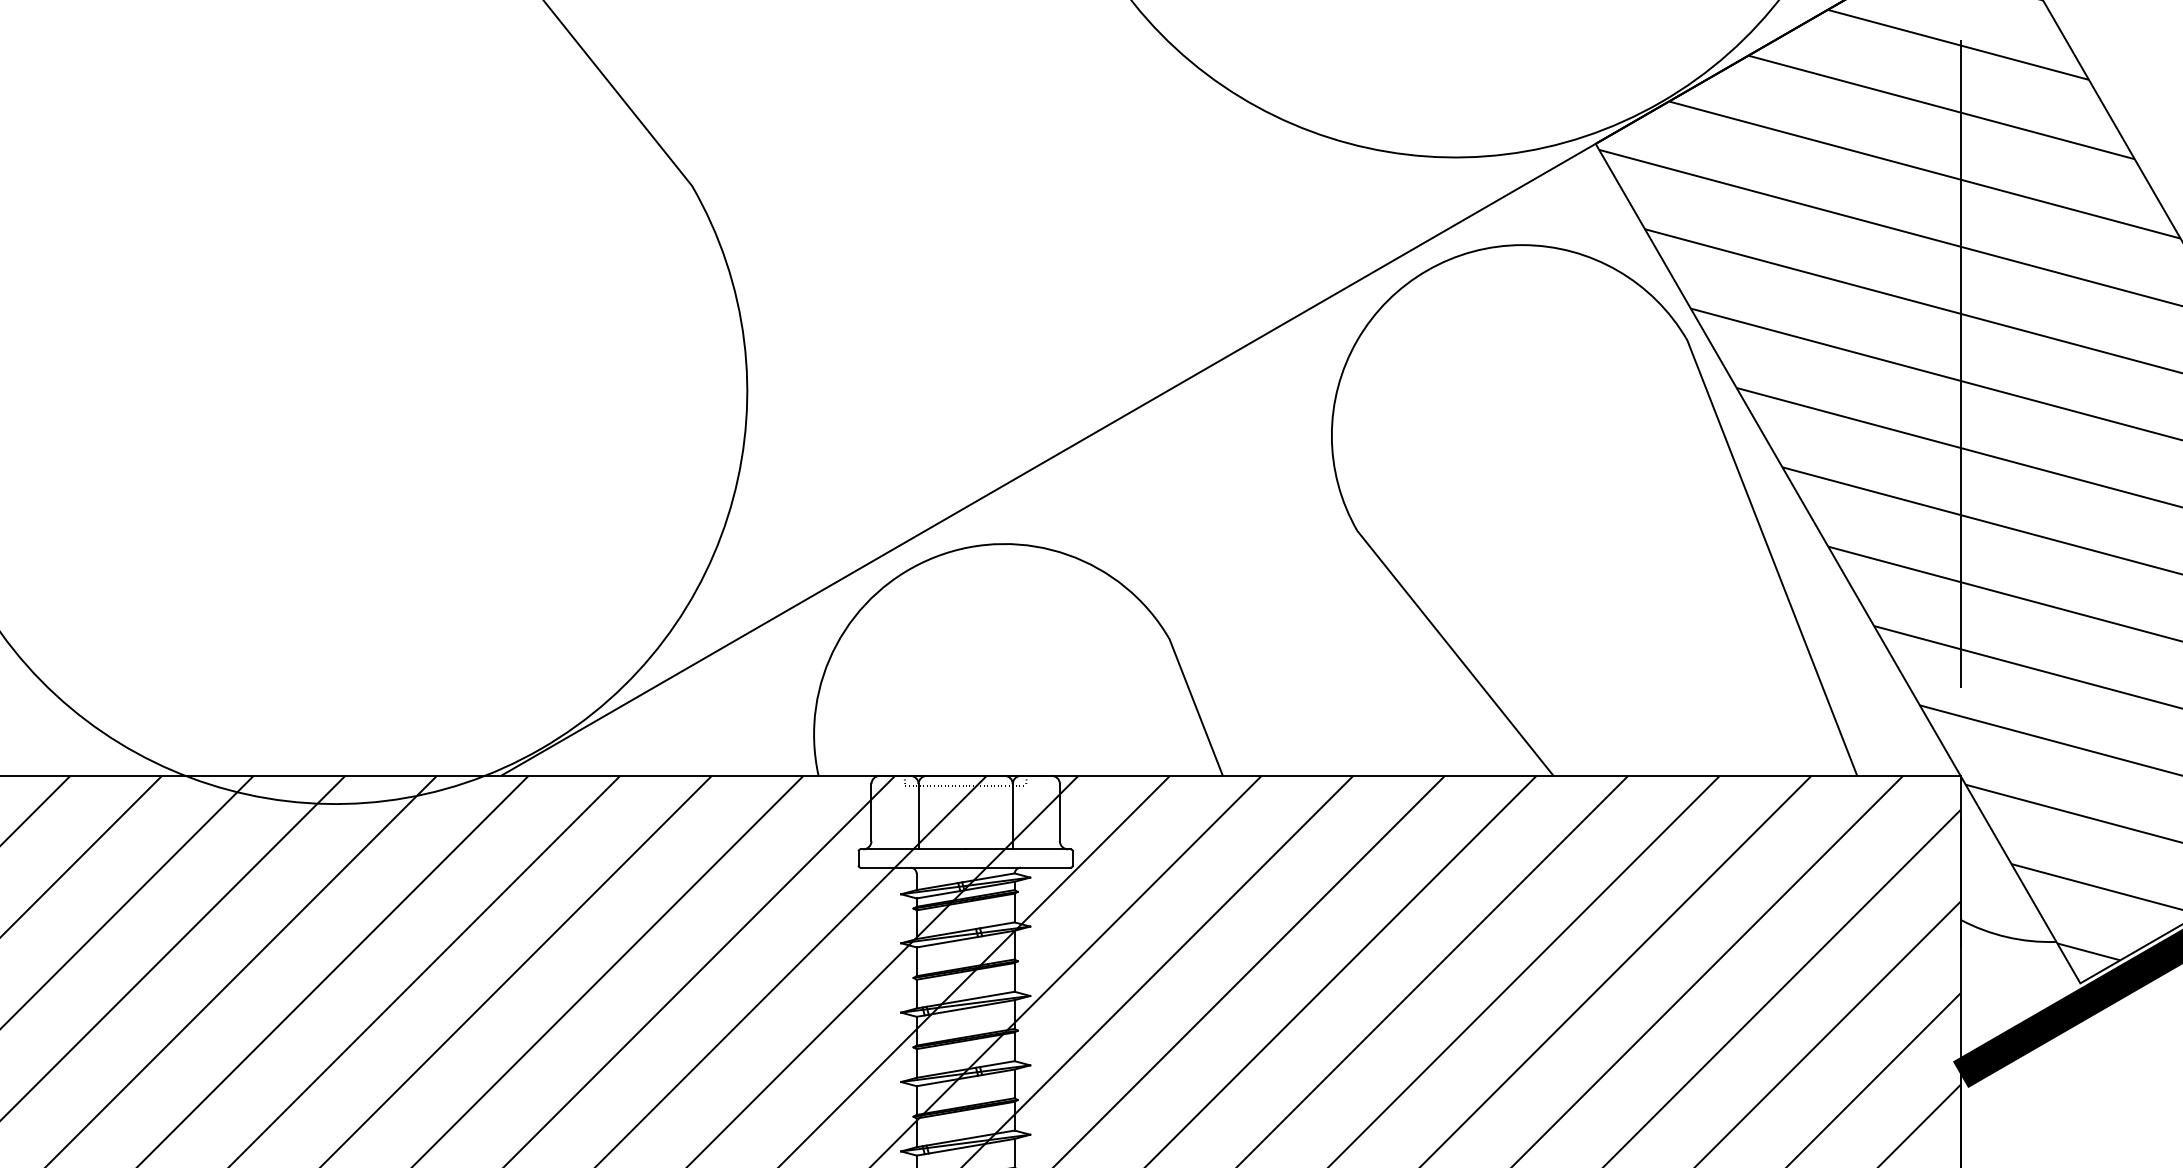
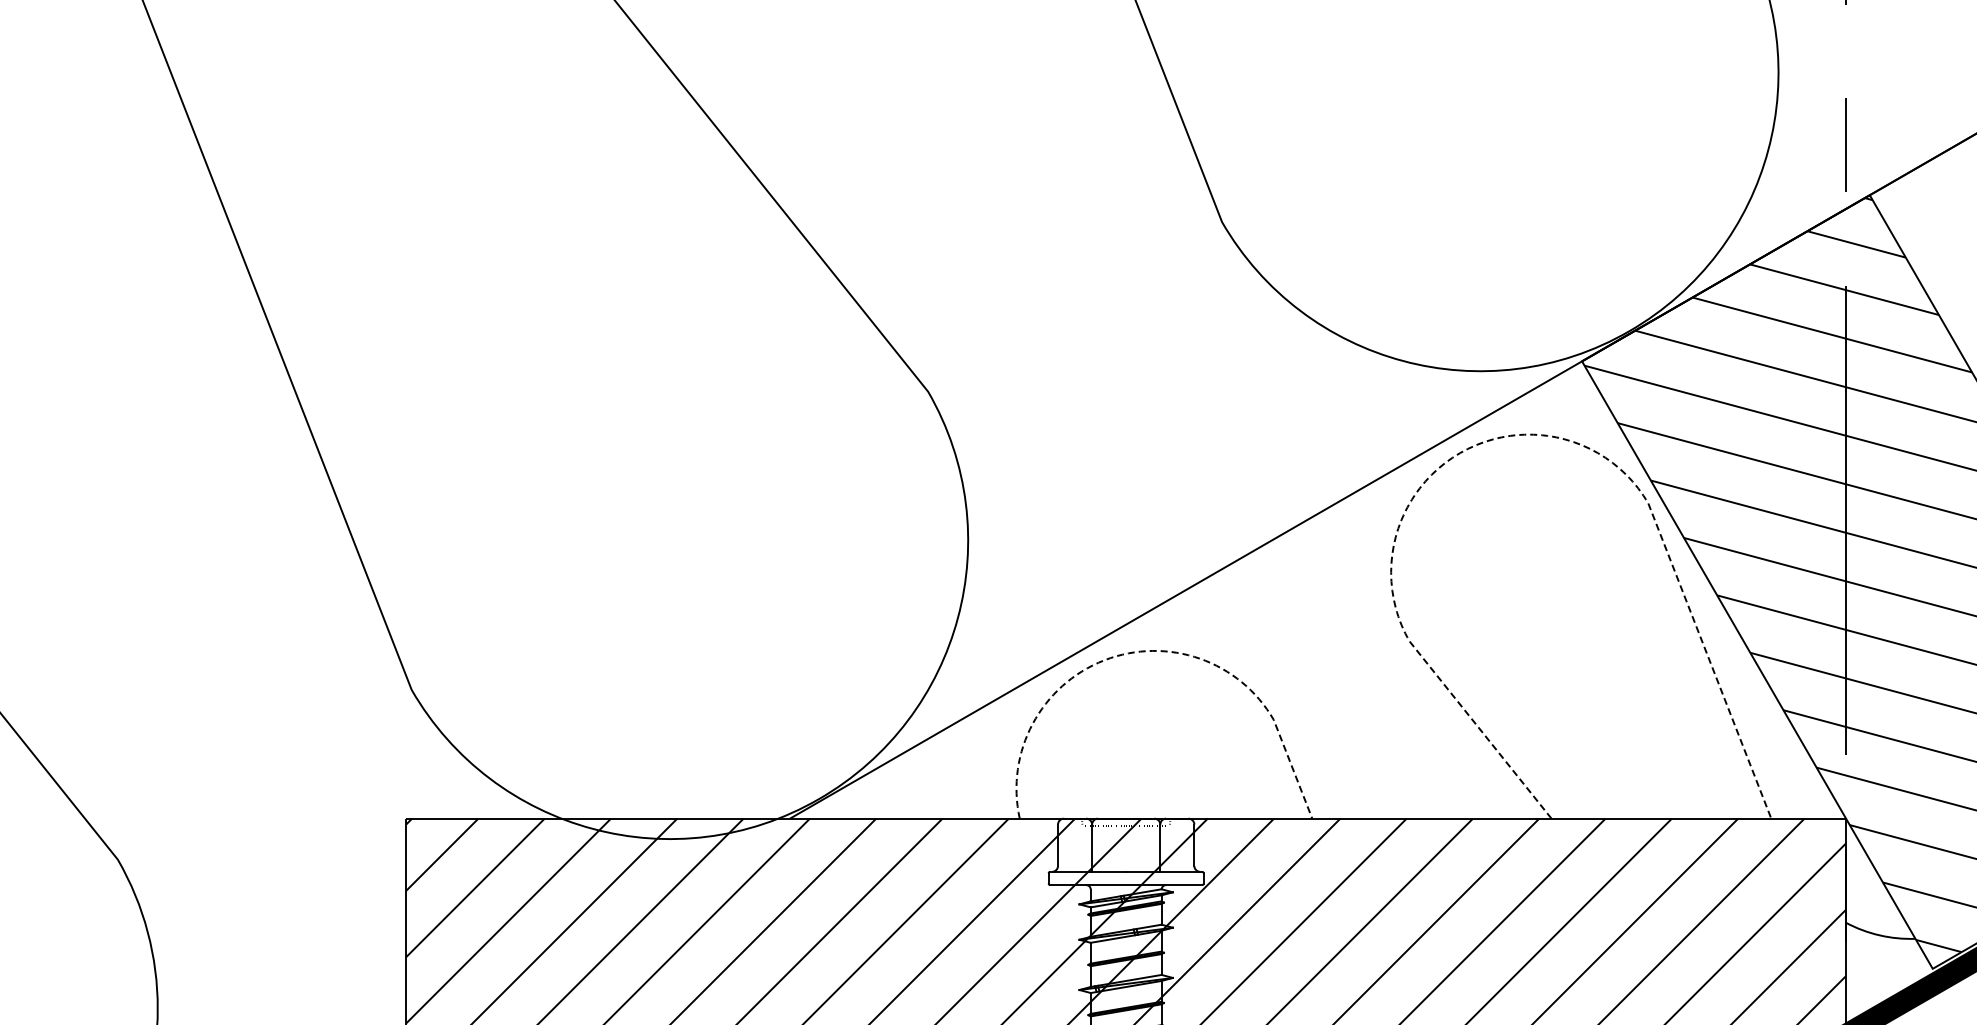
line: (1489, 247) -> (1505, 436), solid -> dashed
line: (992, 544) -> (1145, 651), solid -> dashed

